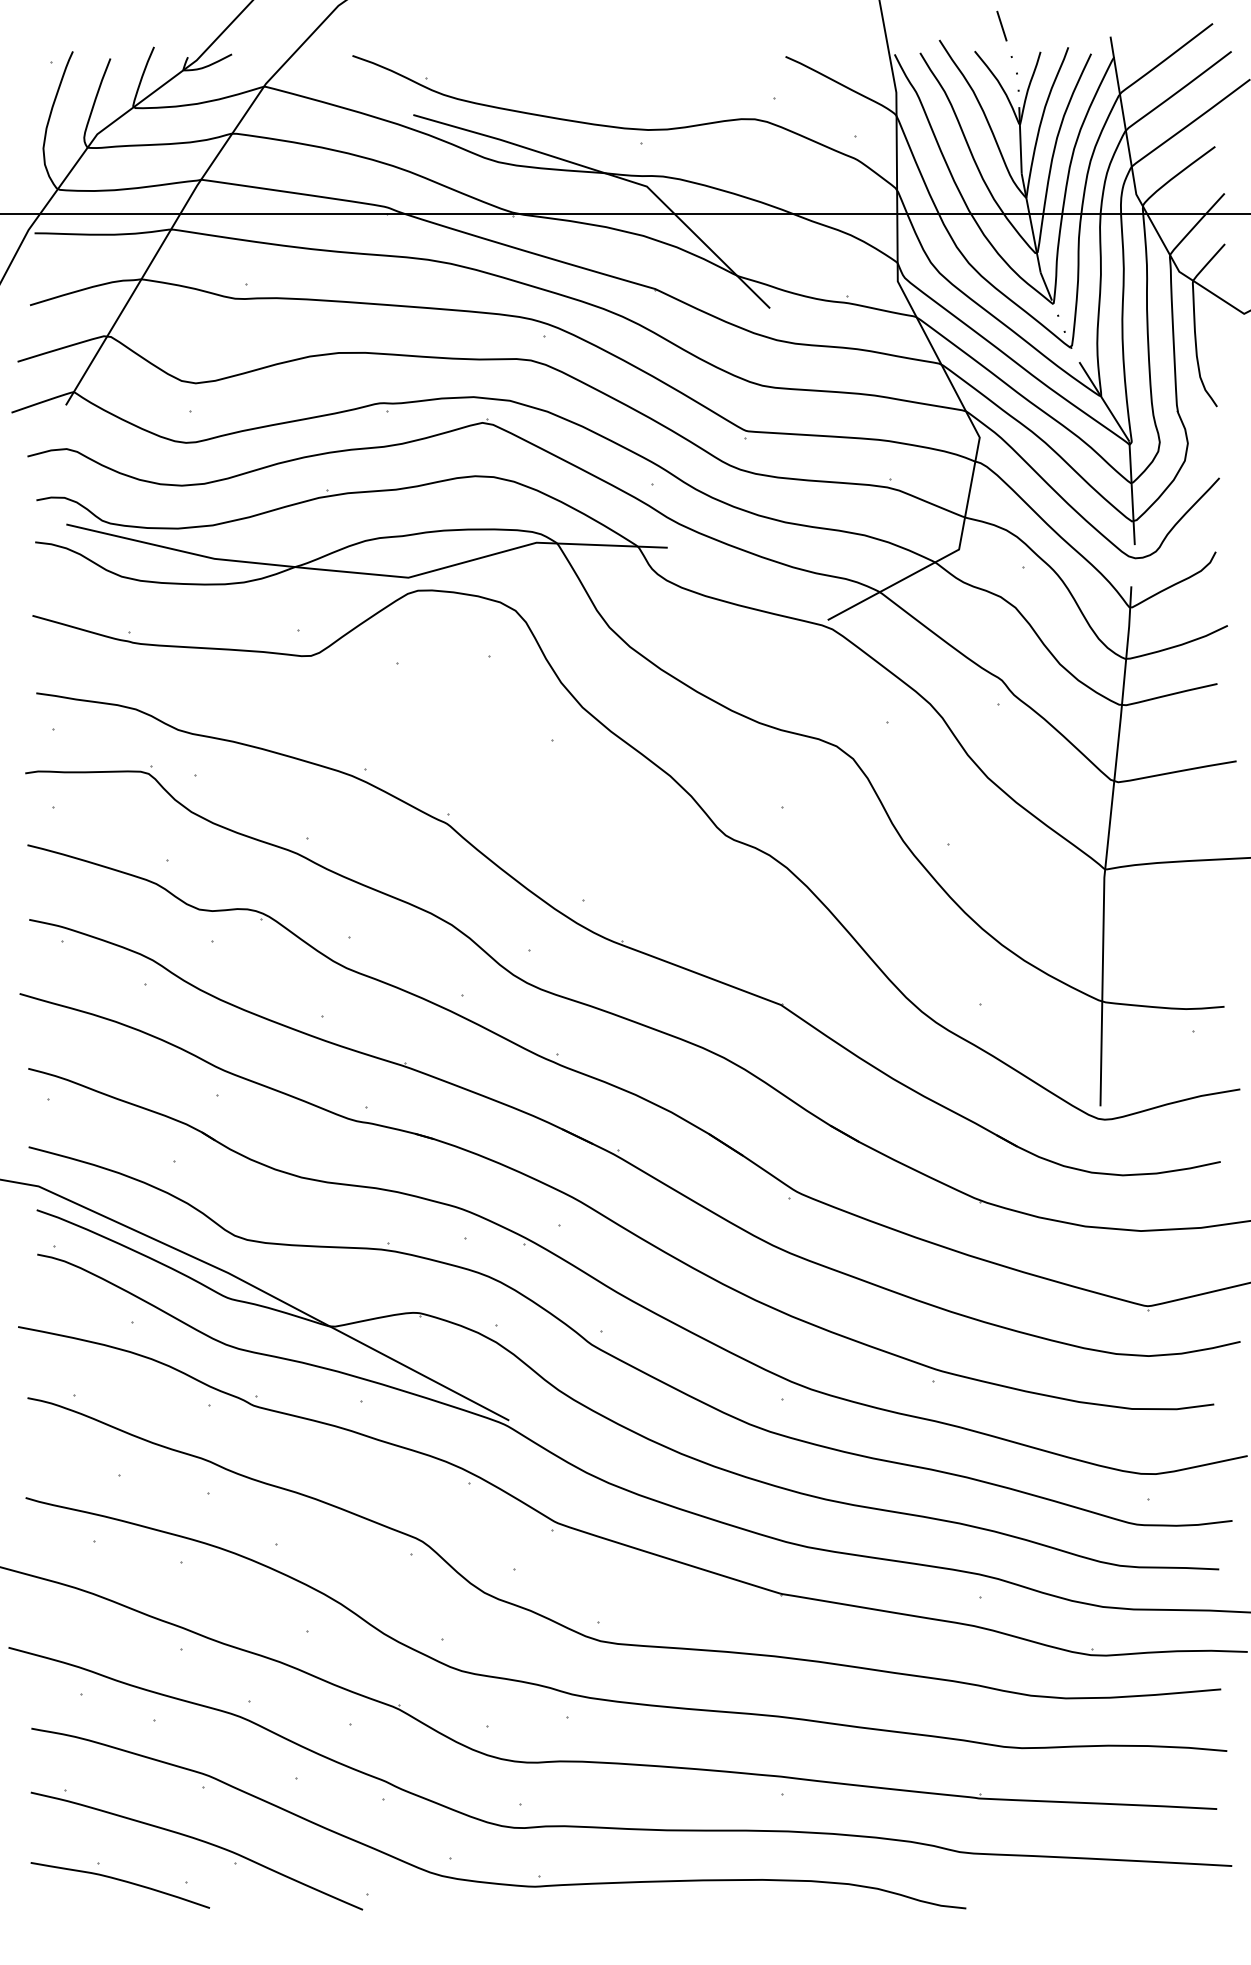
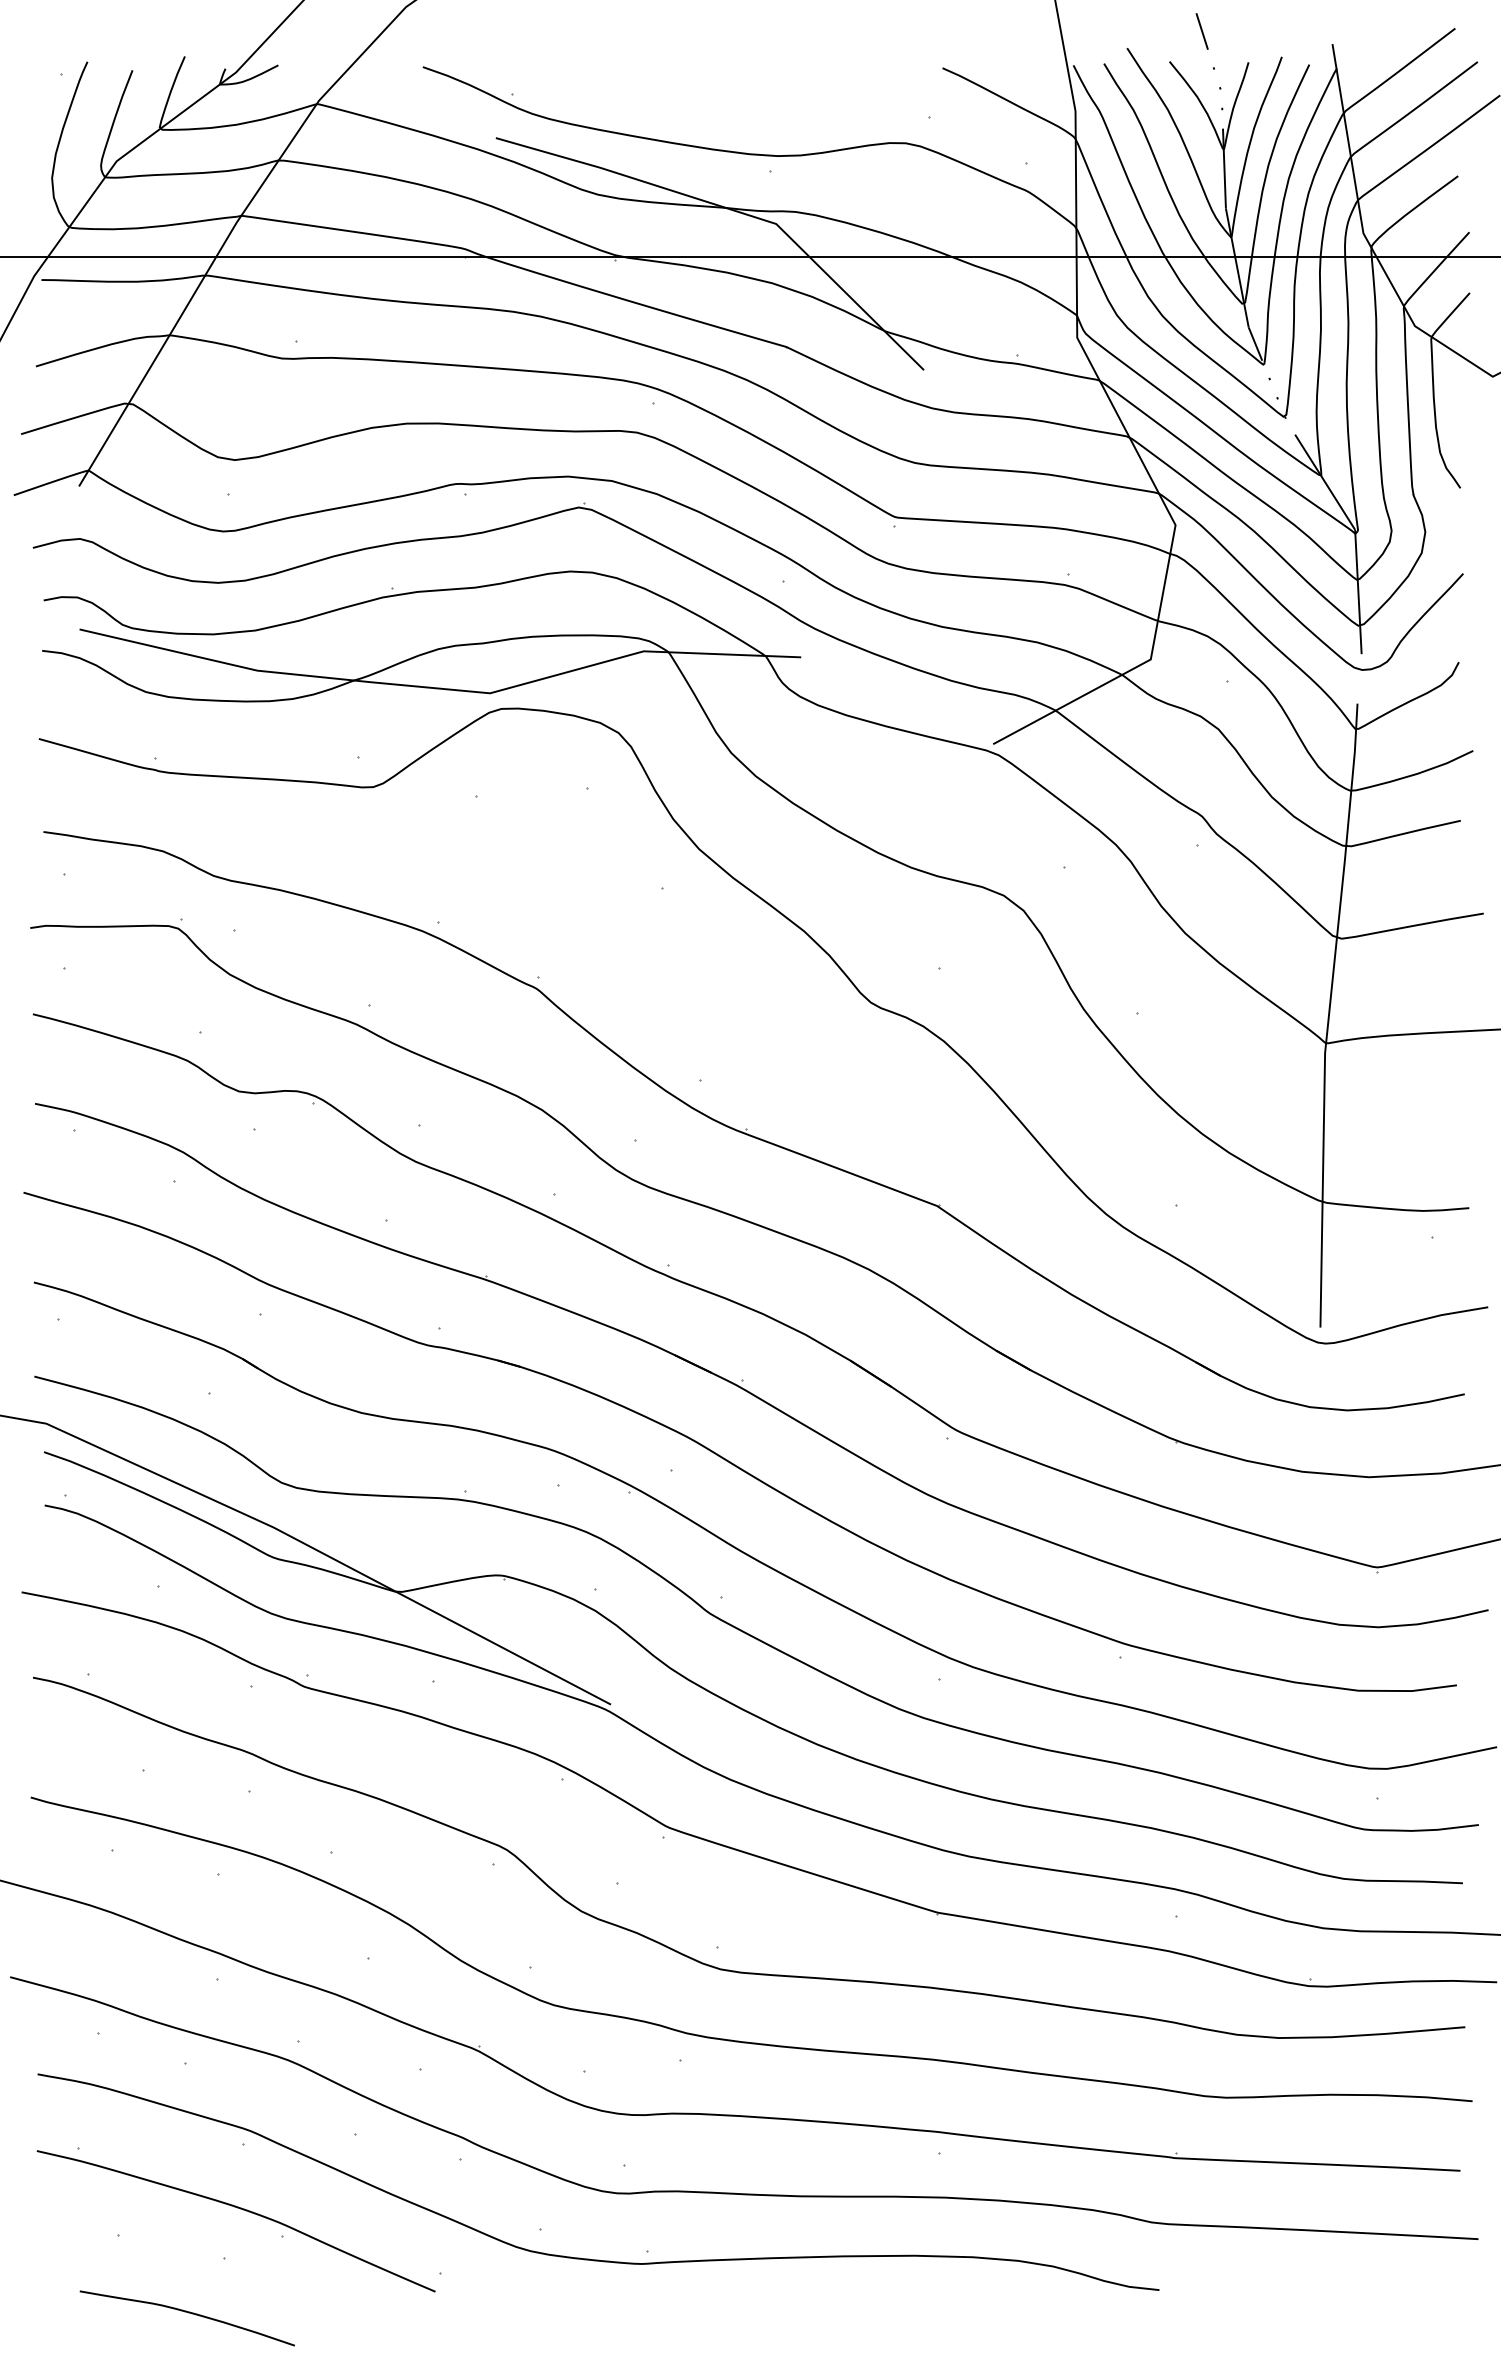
curve: (121, 1881) -> (188, 2313), moved

